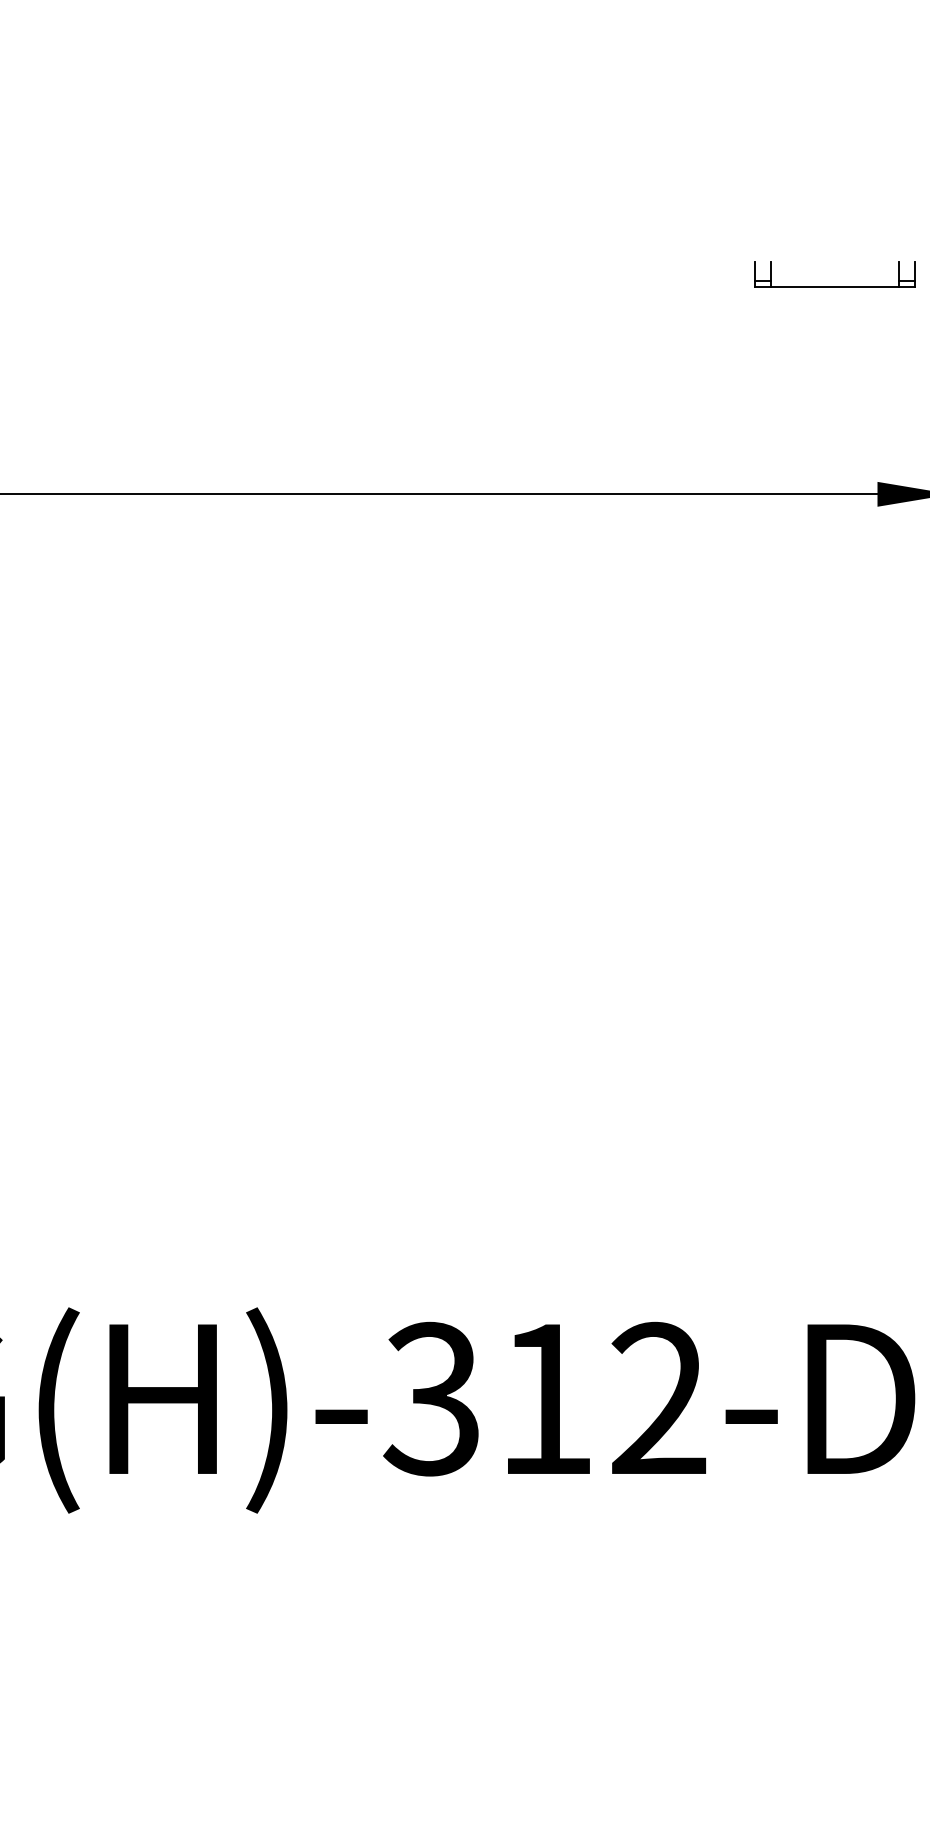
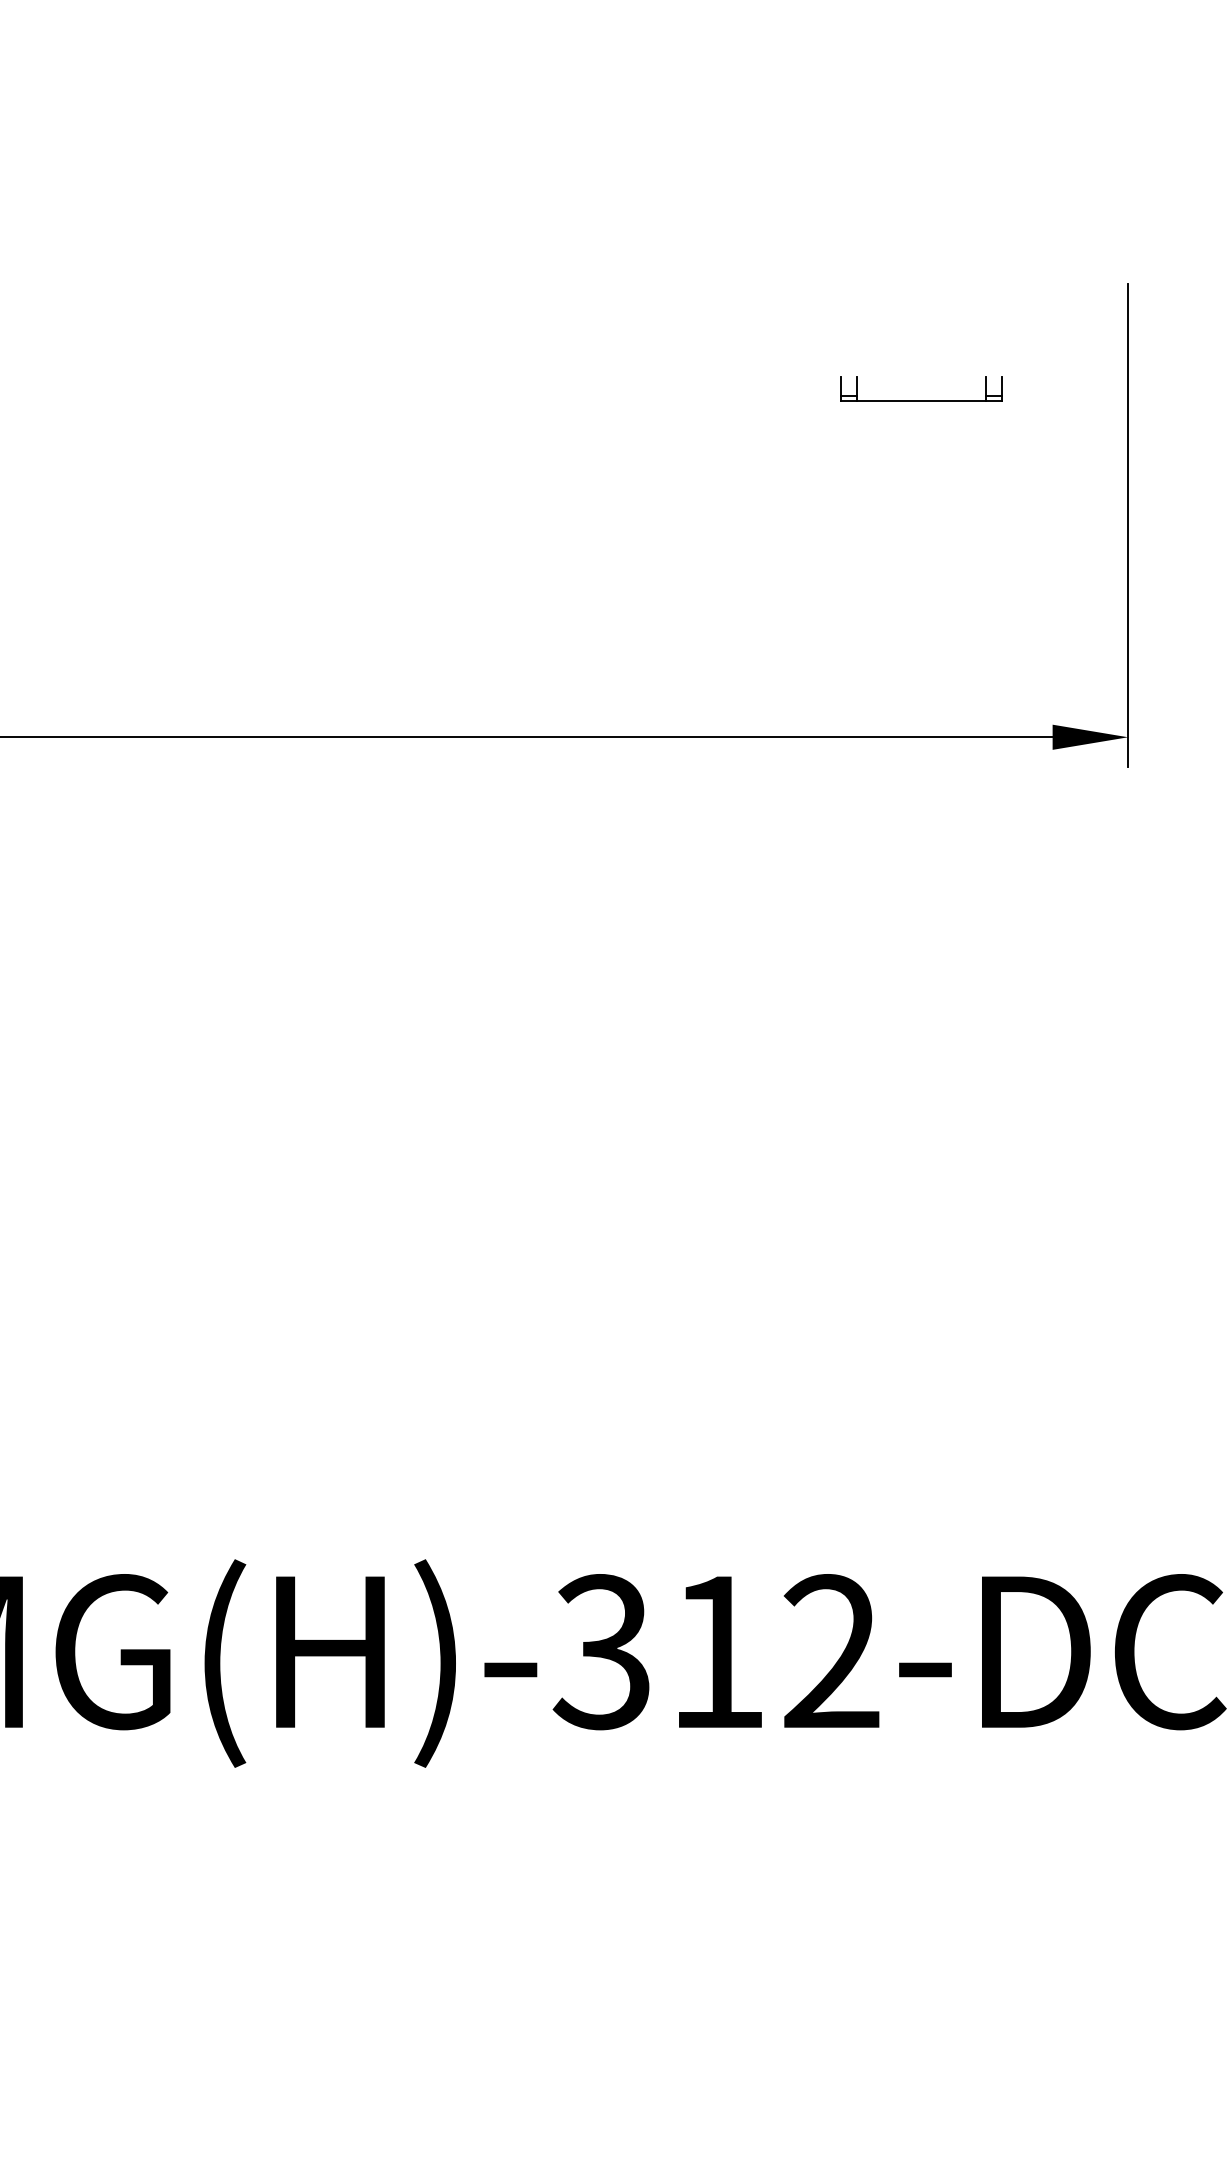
part: (834, 285) -> (921, 400), moved

